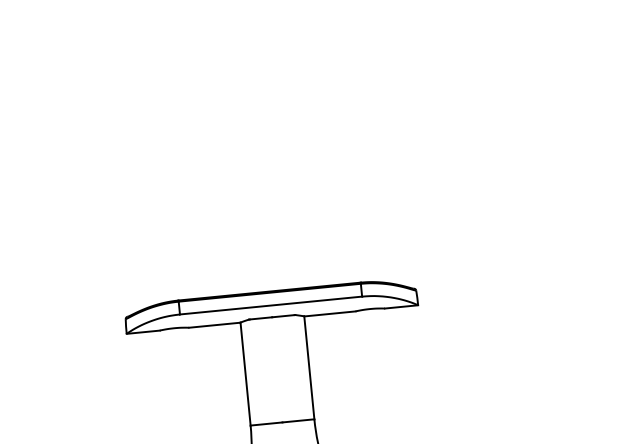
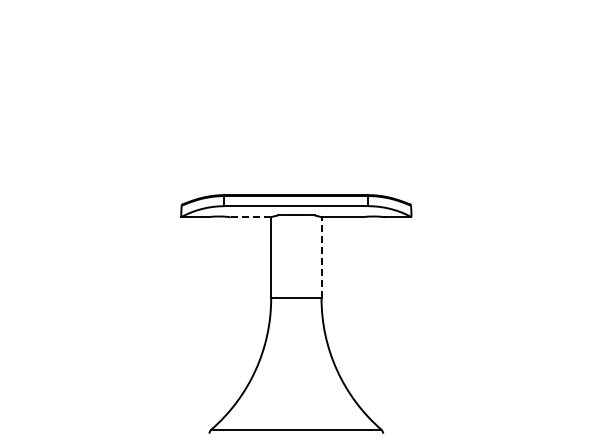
line: (215, 325) -> (251, 217), solid -> dashed
line: (309, 367) -> (321, 257), solid -> dashed

